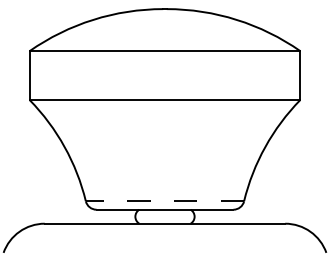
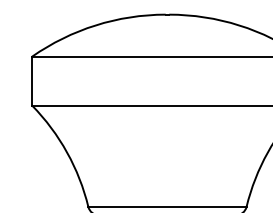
line: (164, 201) -> (166, 207), dashed -> solid

